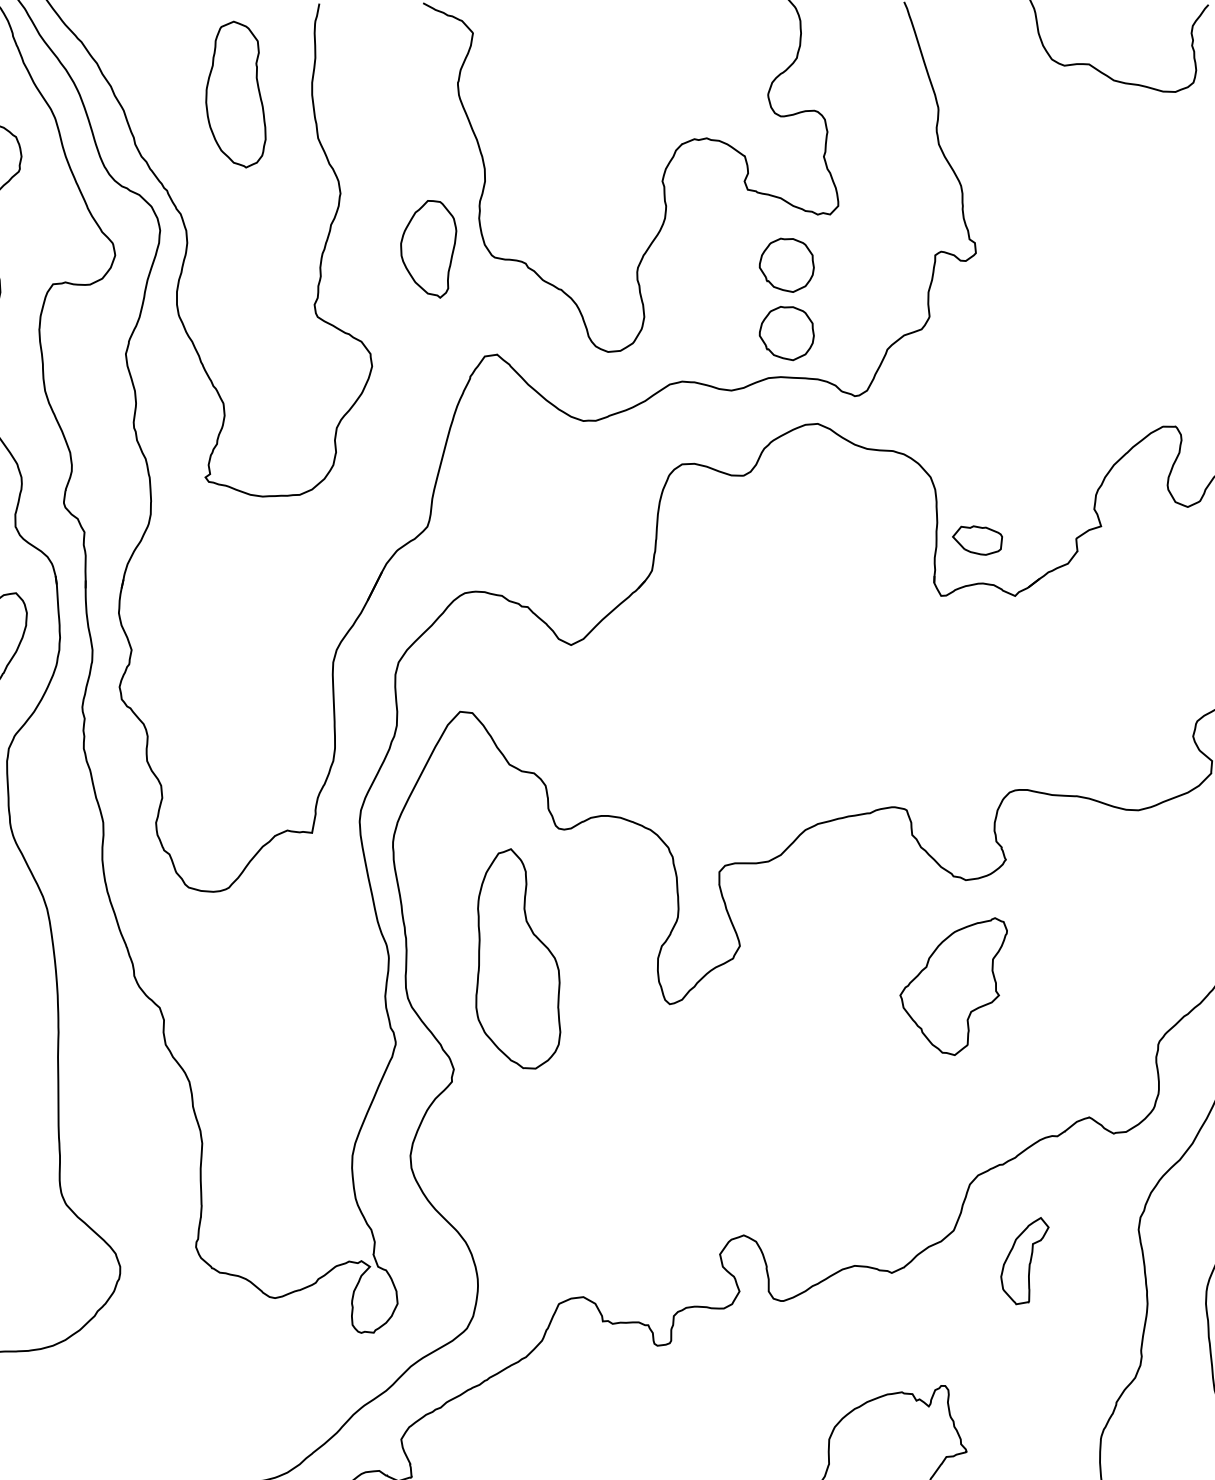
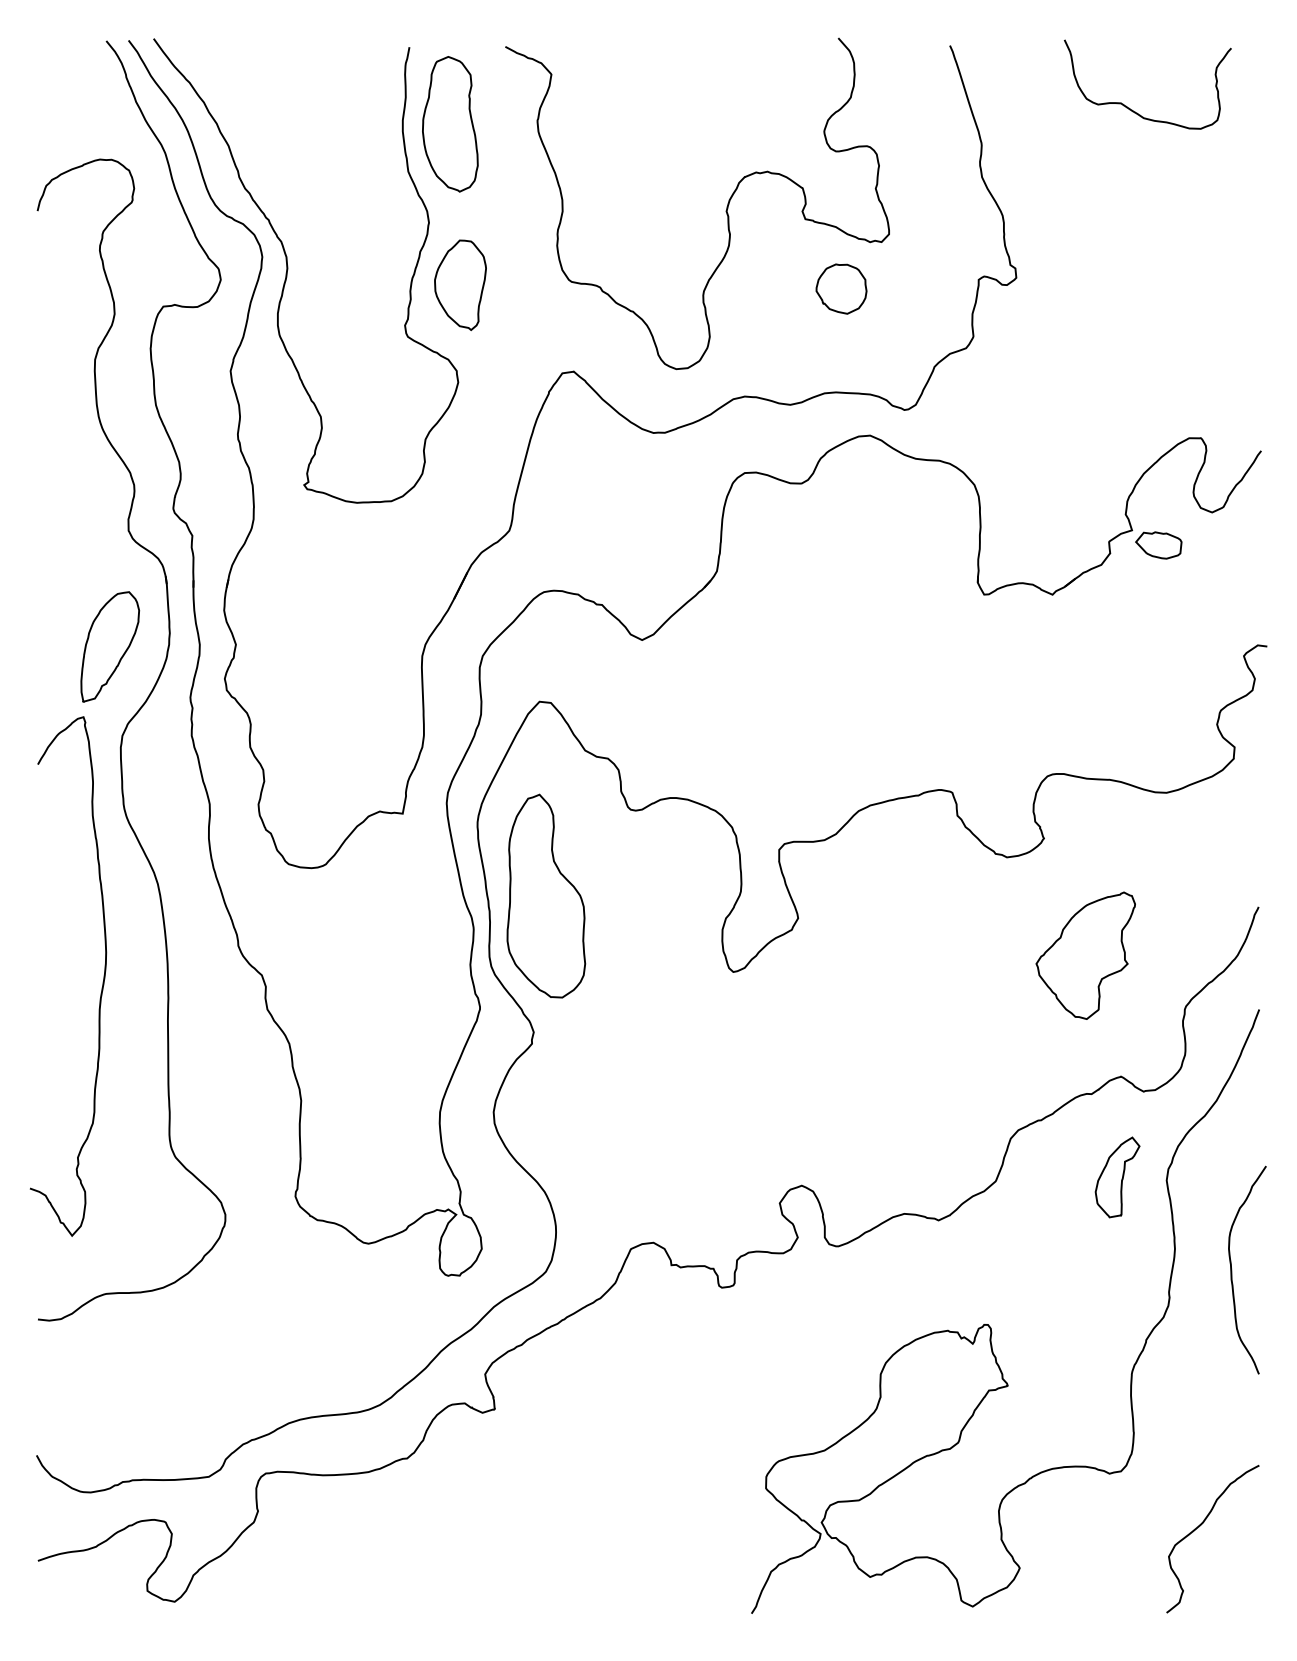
part: (236, 94) -> (450, 124), moved
part: (428, 248) -> (460, 284), moved
part: (786, 332) -> (841, 351), removed
part: (977, 540) -> (1158, 545), moved
part: (518, 958) -> (546, 895), moved
part: (953, 986) -> (1085, 955), moved
part: (1024, 1261) -> (1117, 1177), moved

